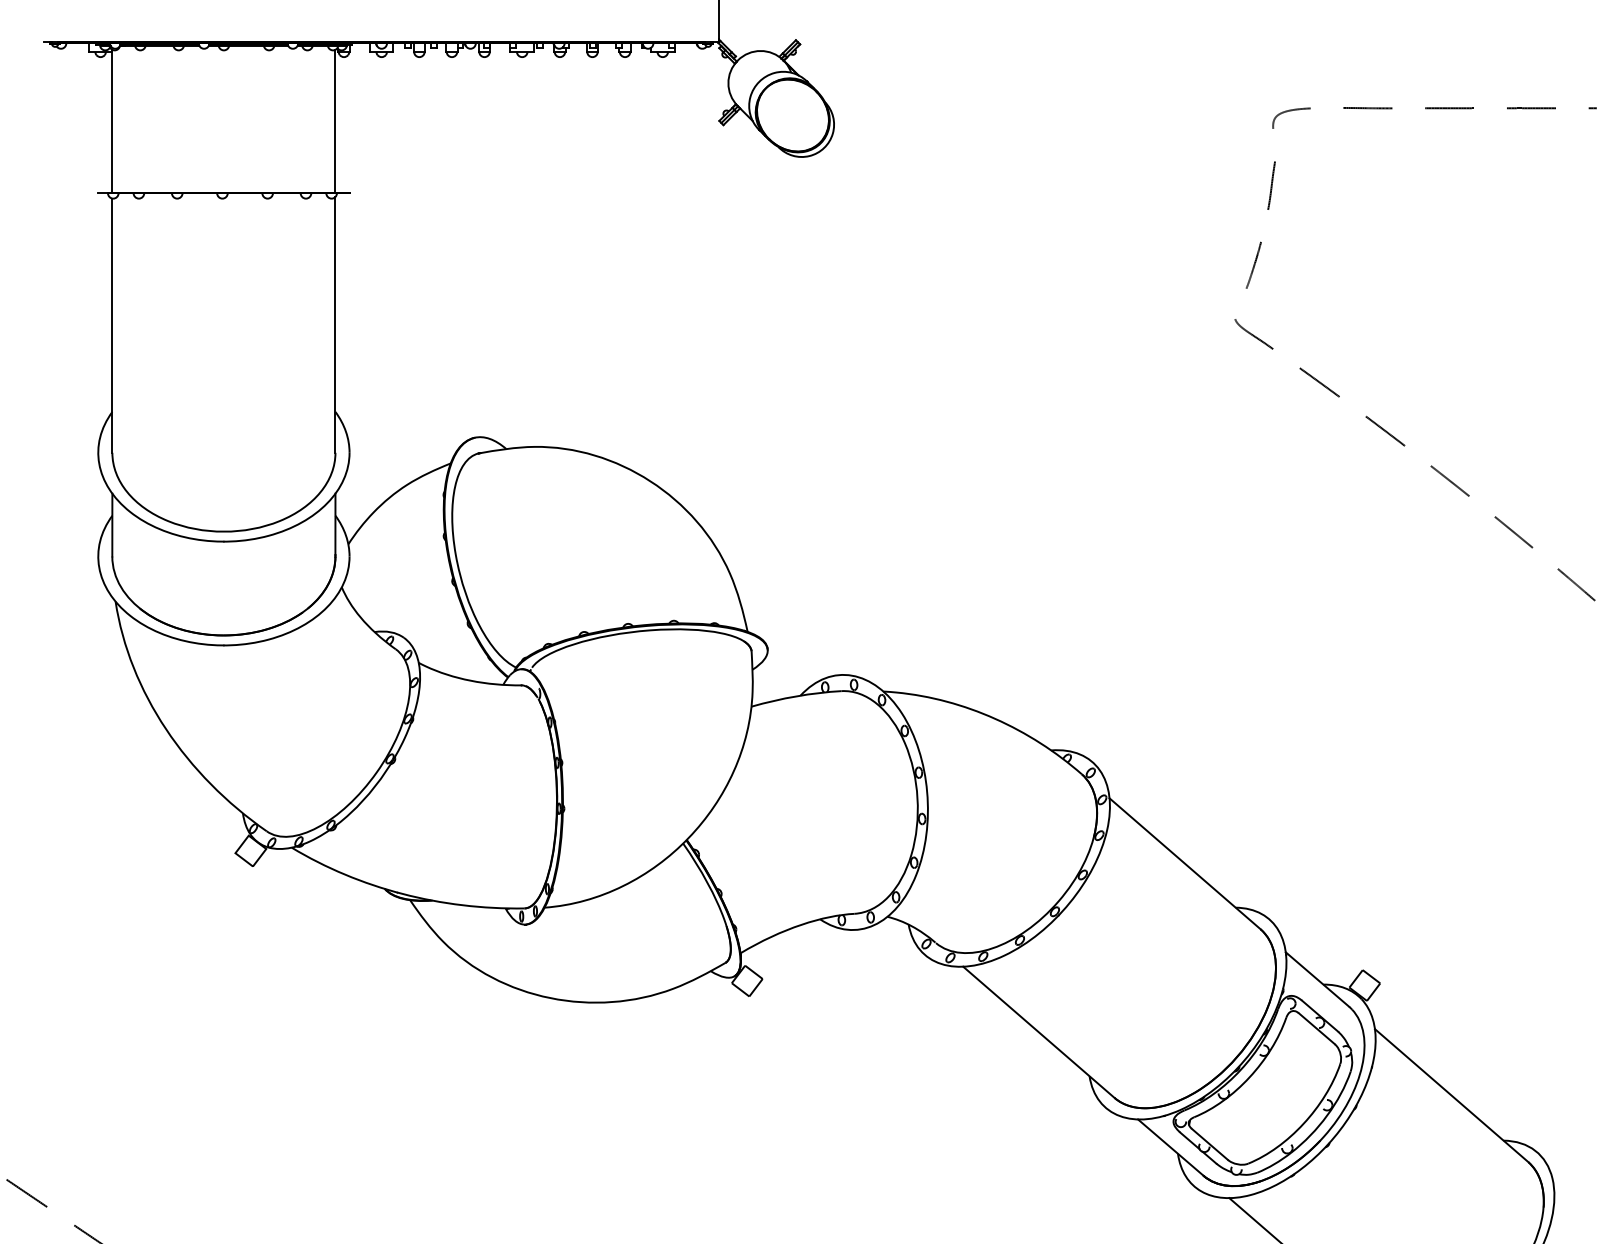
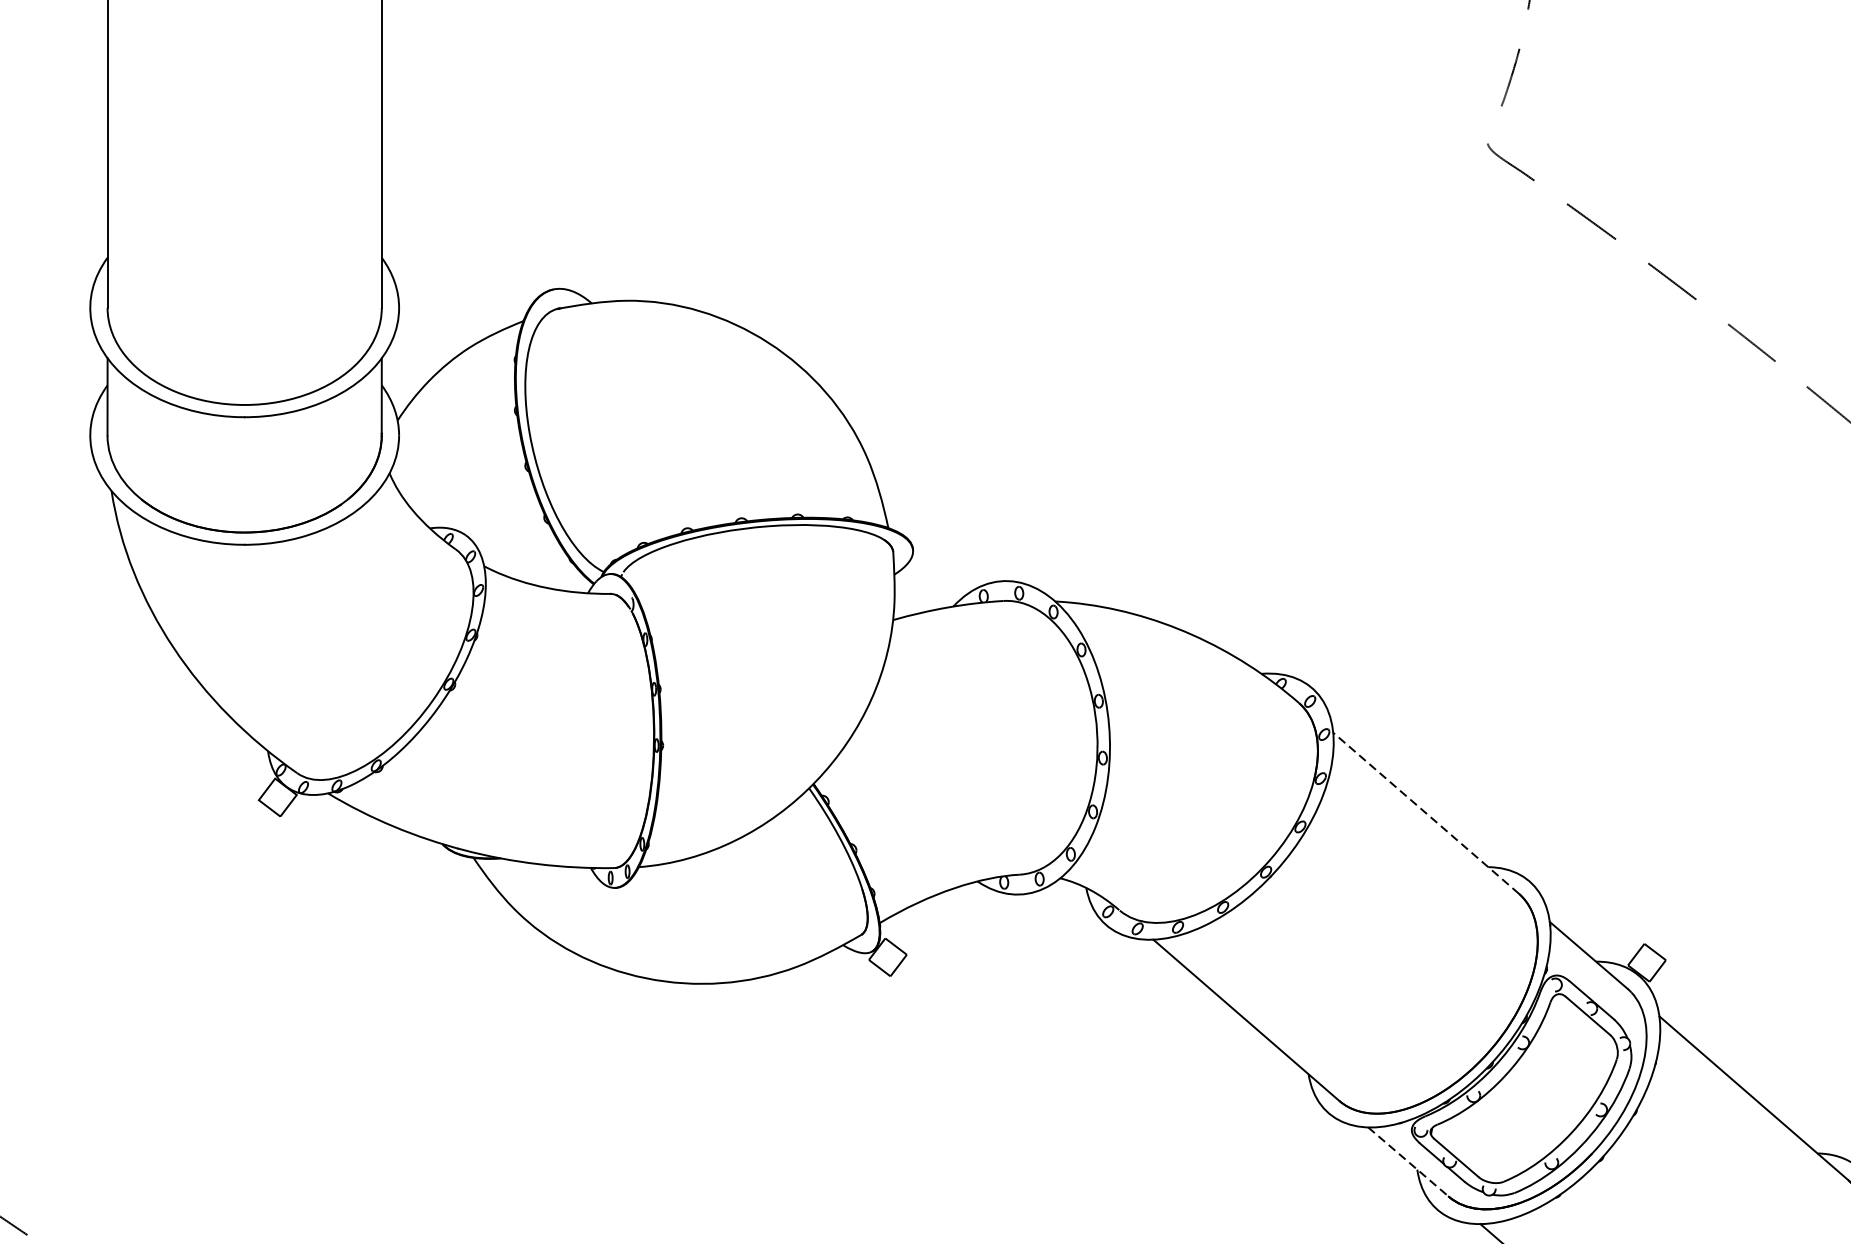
line: (1185, 863) -> (1426, 812), solid -> dashed
line: (1171, 1147) -> (1409, 1161), solid -> dashed

